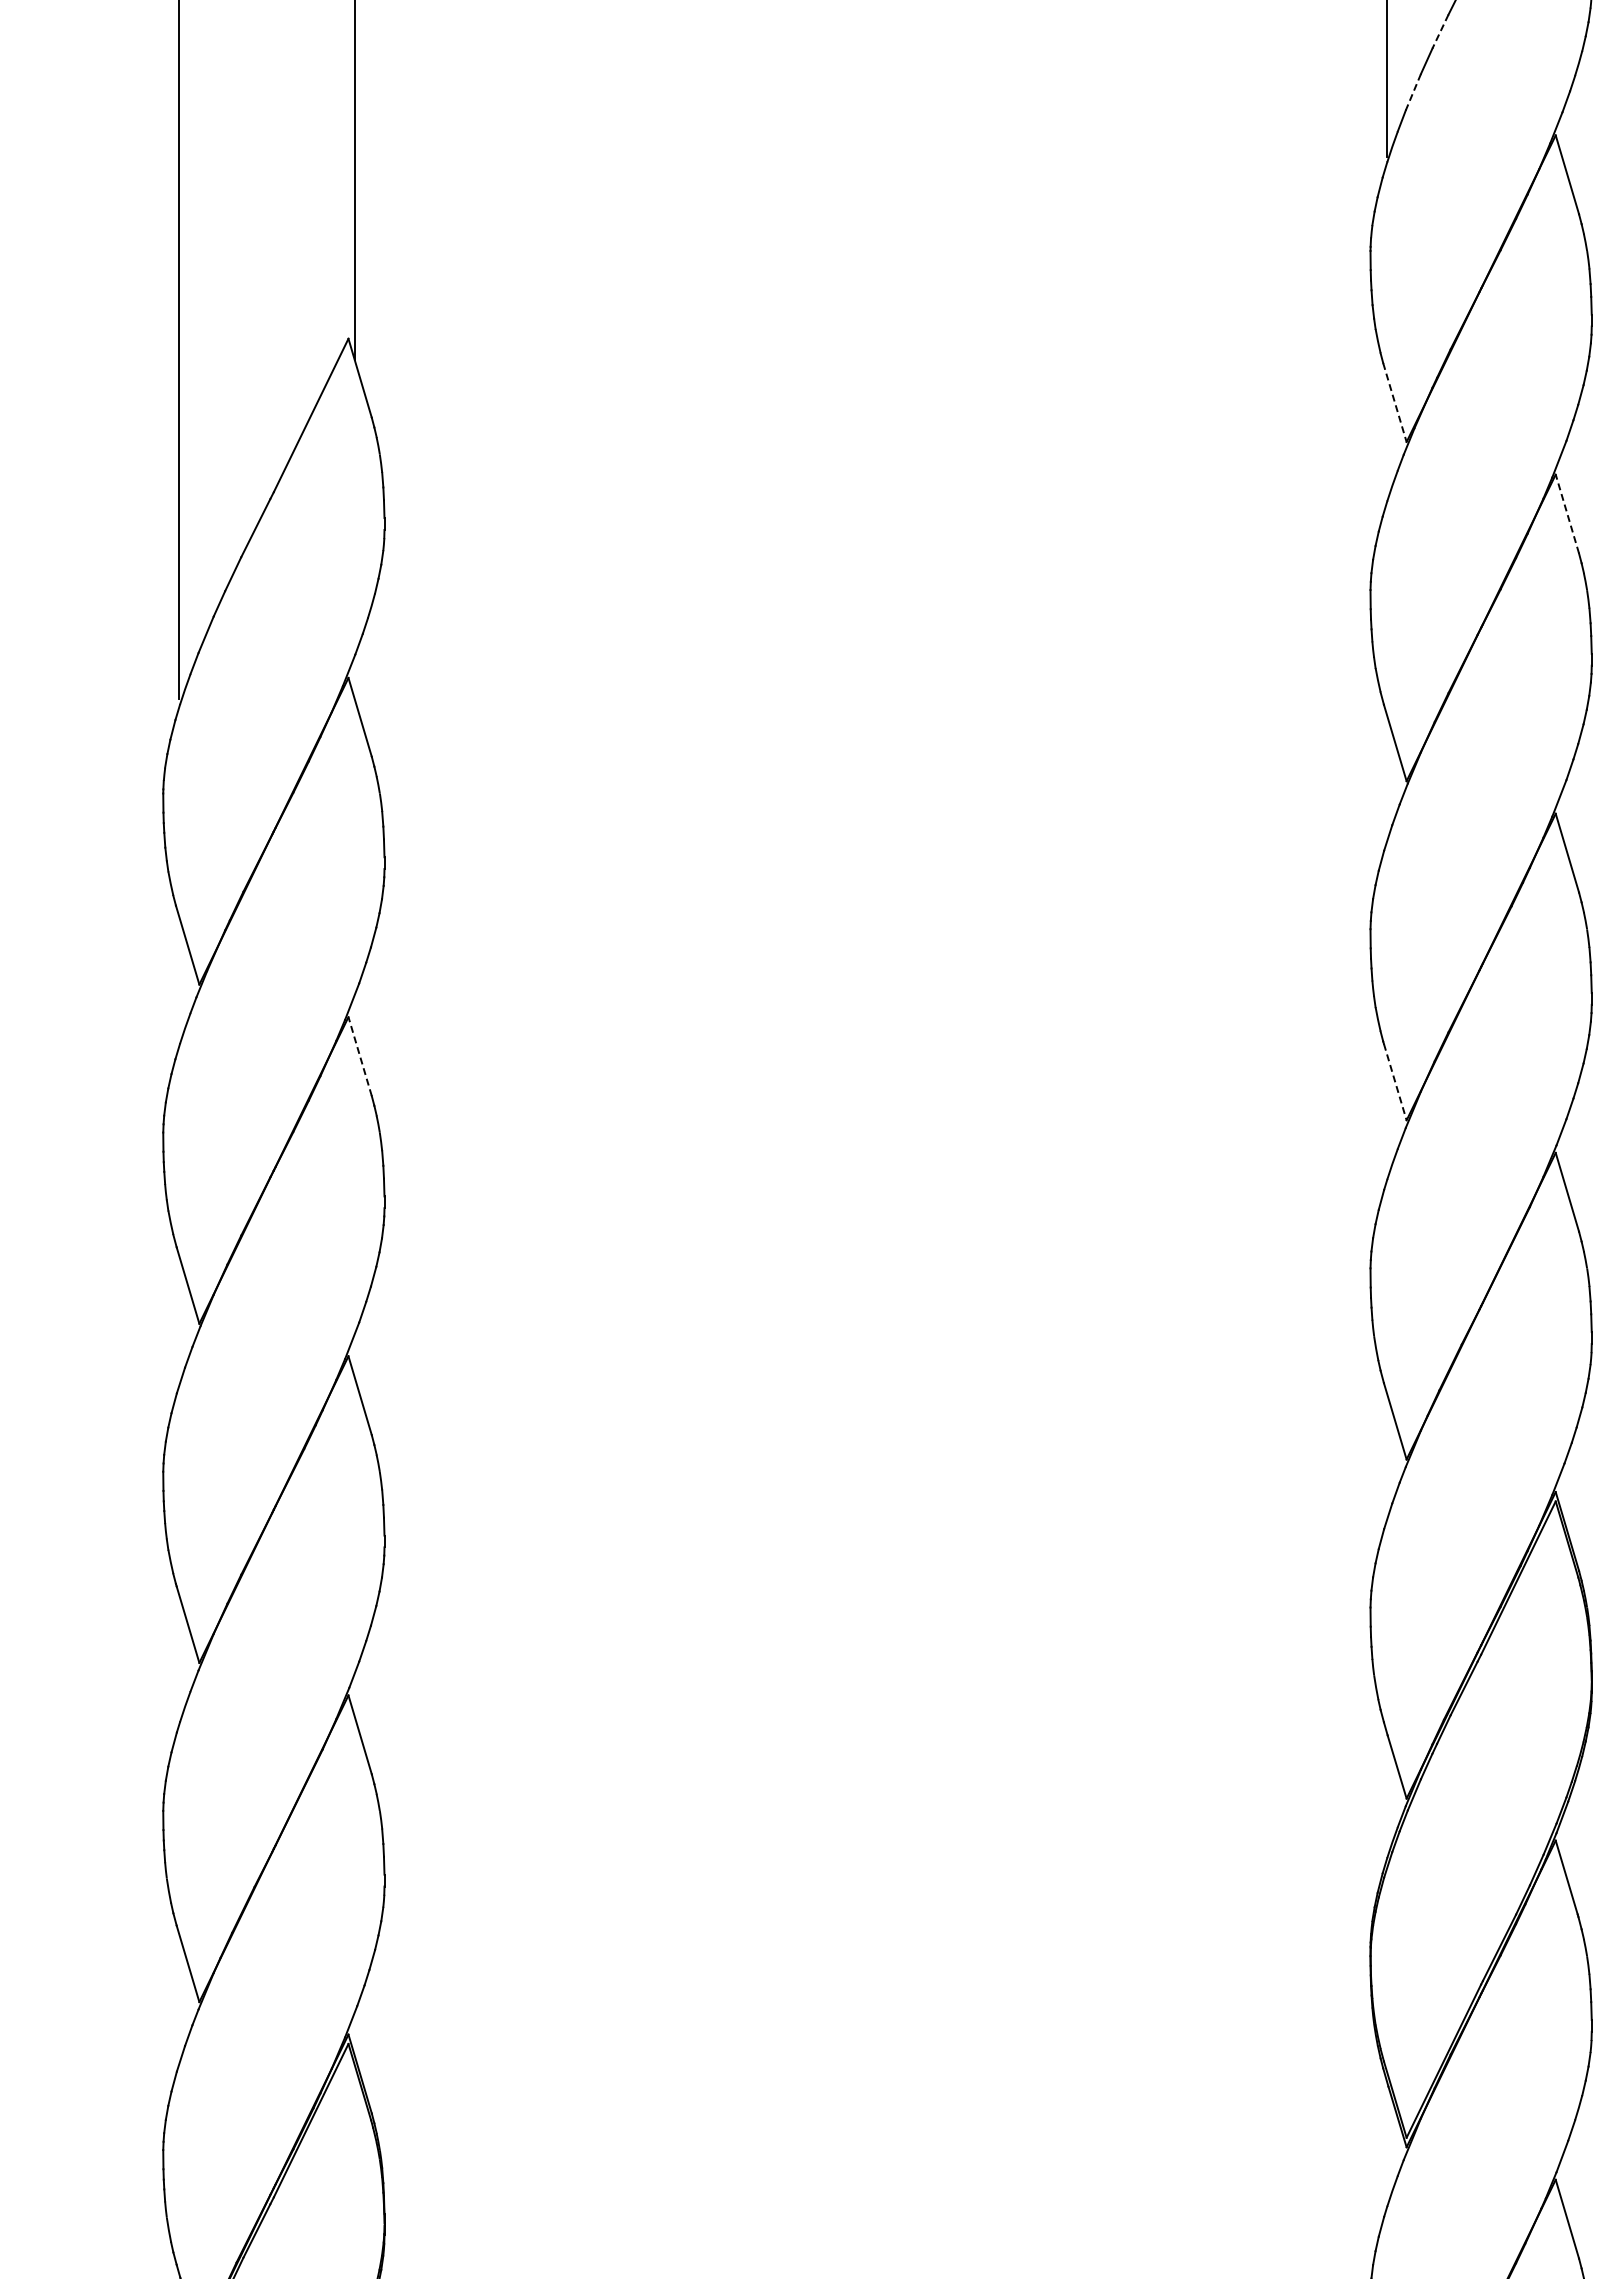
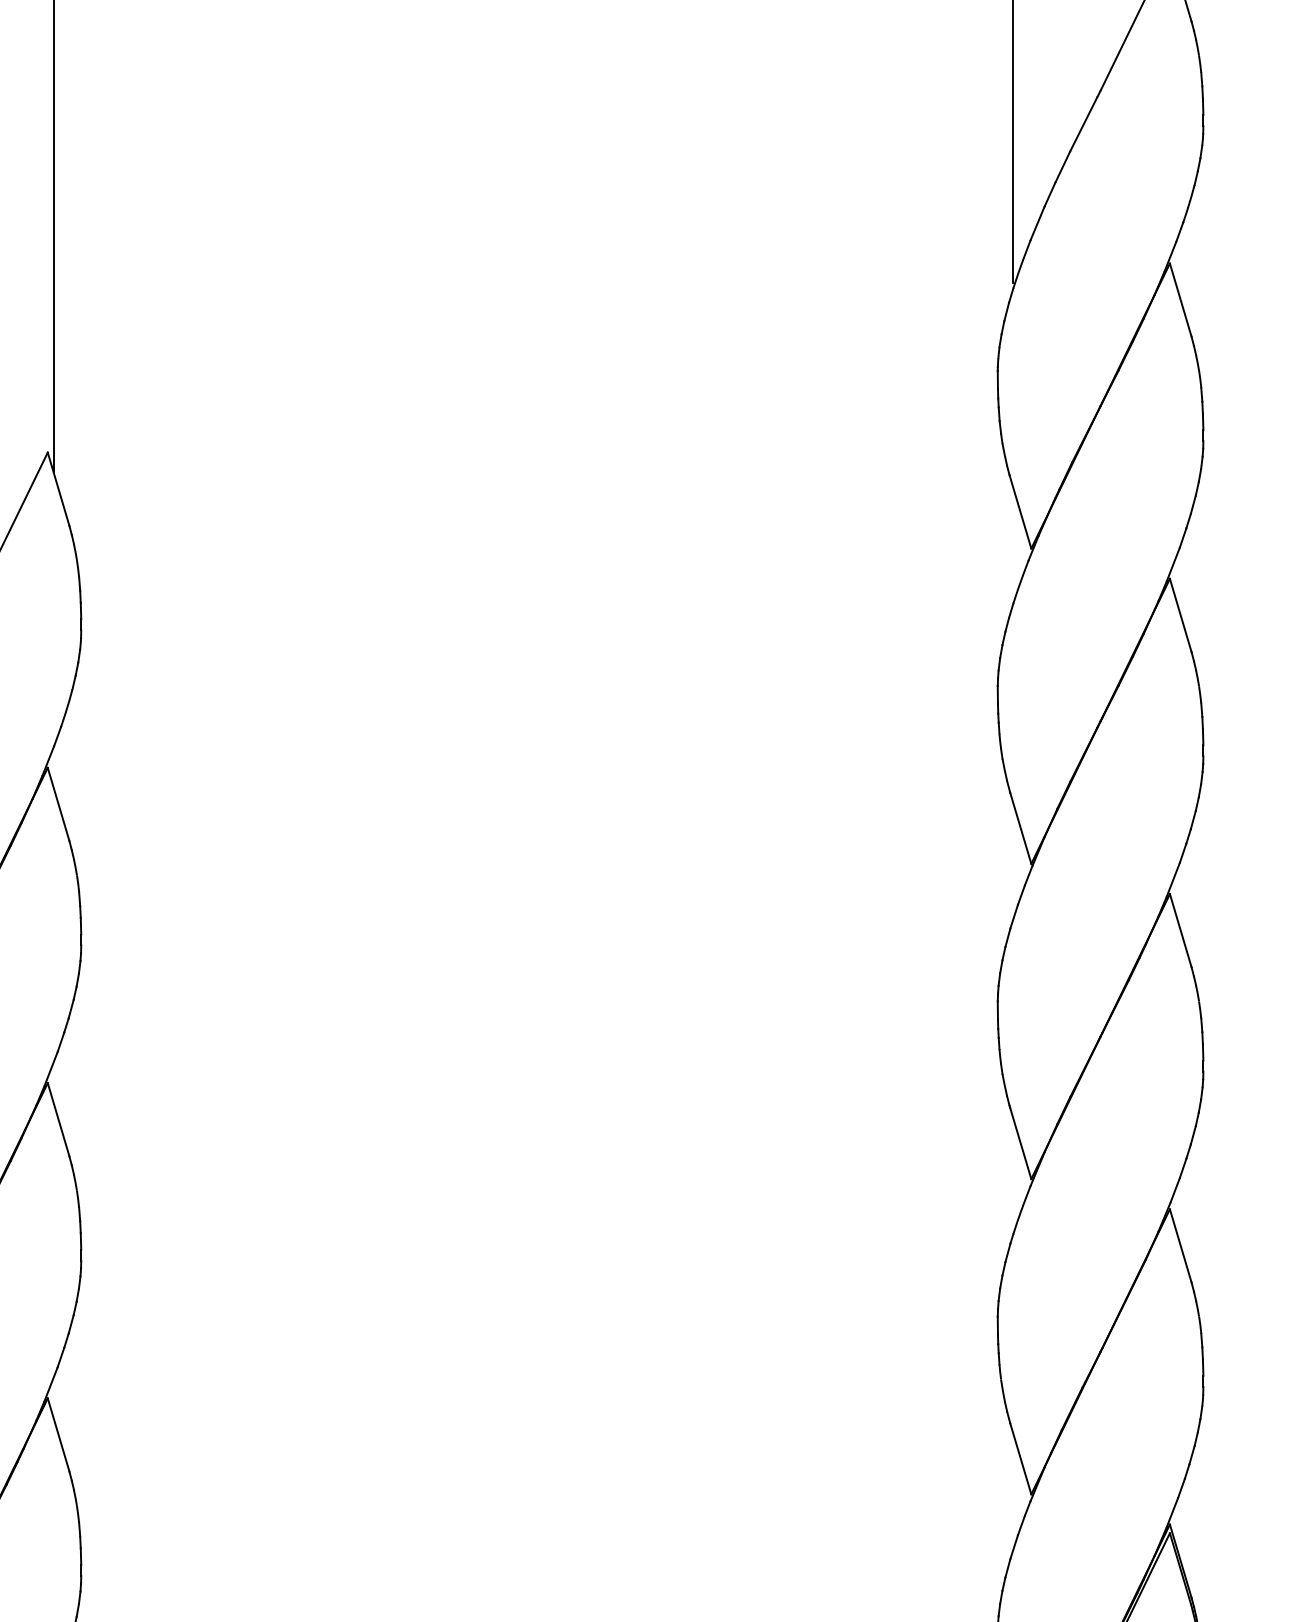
line: (1440, 31) -> (1062, 166), dashed -> solid
line: (1413, 92) -> (1037, 223), dashed -> solid
line: (1395, 403) -> (1020, 512), dashed -> solid
line: (1567, 513) -> (1180, 614), dashed -> solid
line: (360, 1056) -> (58, 1119), dashed -> solid
line: (1395, 1082) -> (1020, 1143), dashed -> solid

